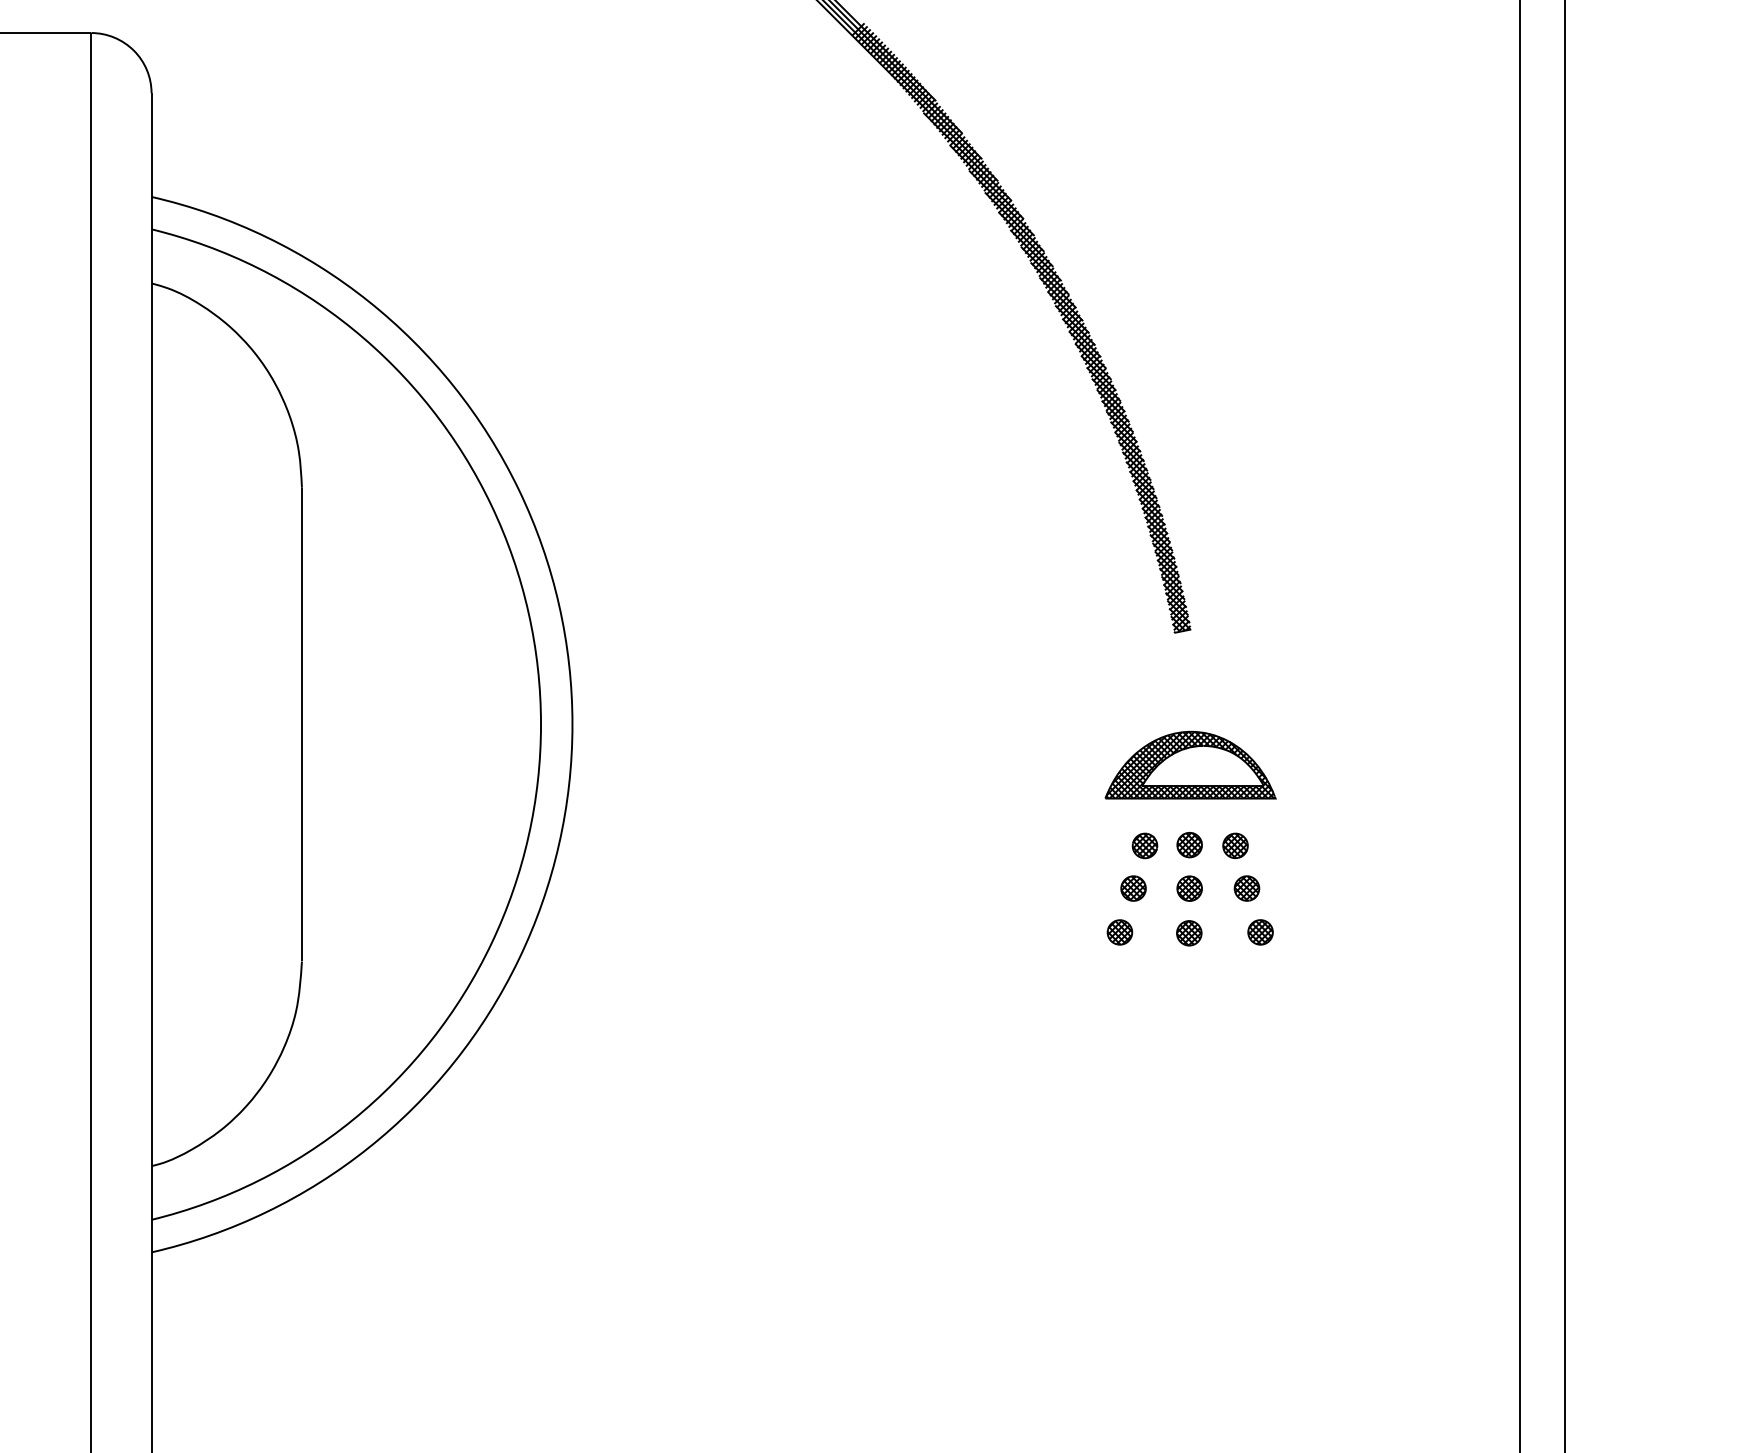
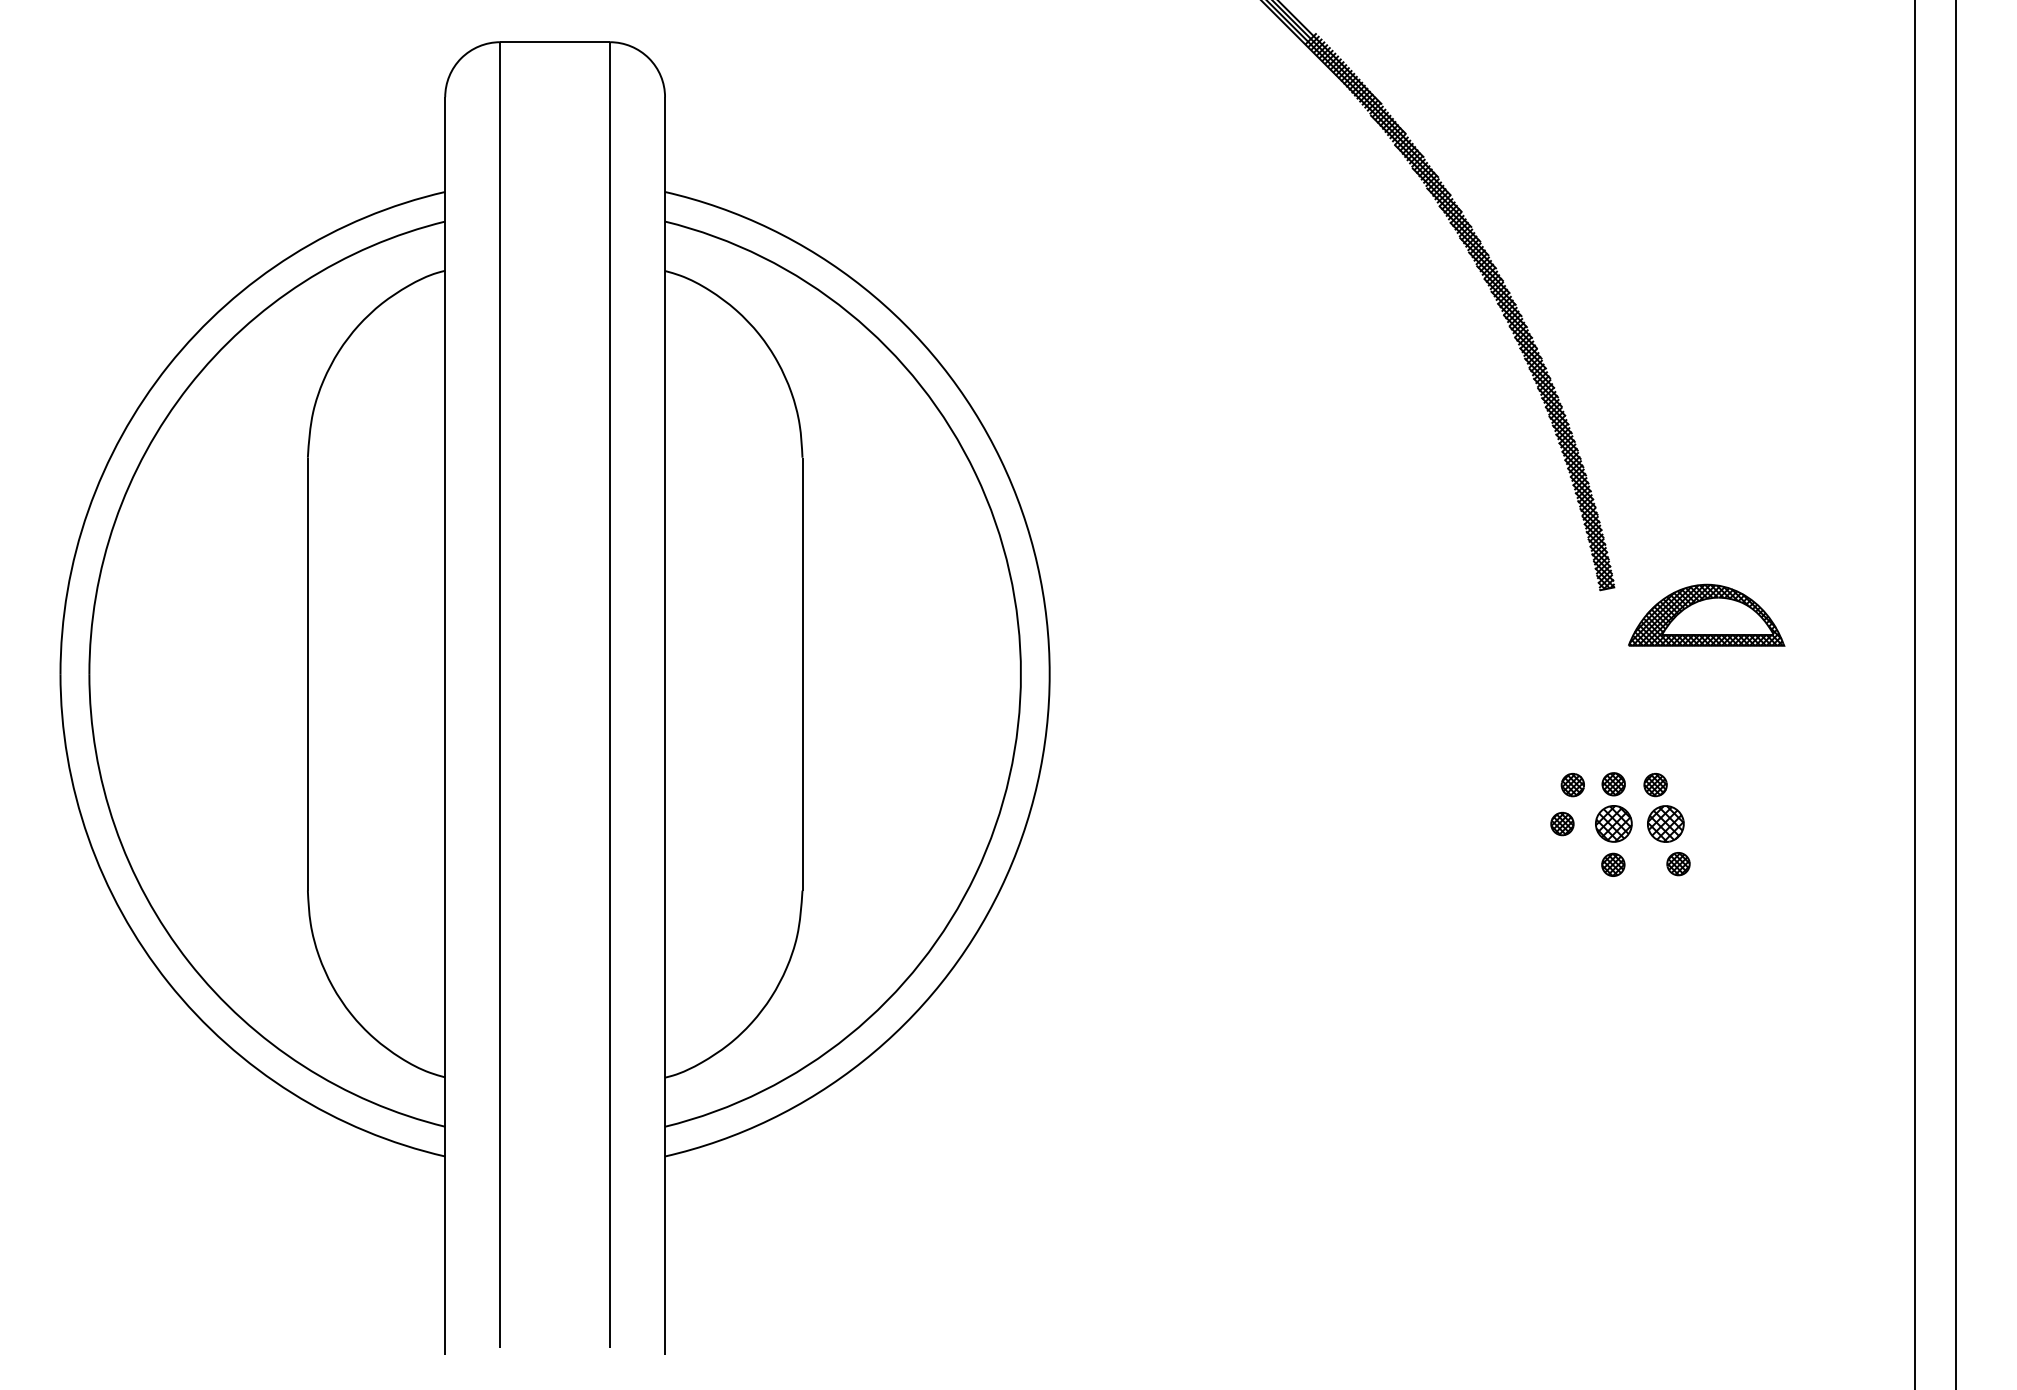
part: (1190, 764) -> (1706, 614), moved
part: (1247, 887) -> (1666, 823), size x1.6
part: (1189, 889) -> (1613, 824), size x1.6
part: (1119, 932) -> (1549, 864), removed

